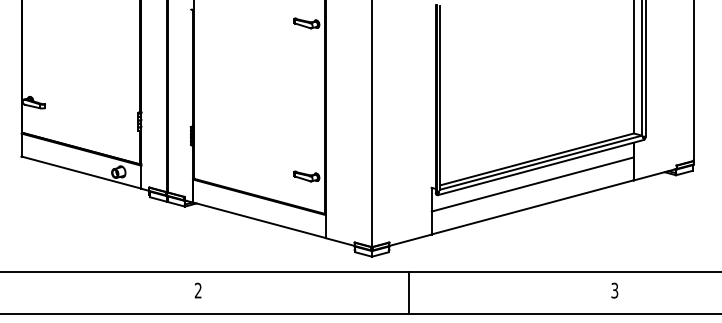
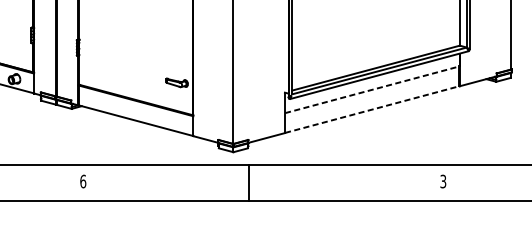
line: (533, 184) -> (373, 89), solid -> dashed
line: (533, 207) -> (373, 109), solid -> dashed
text: (197, 290) -> (82, 181), 2 -> 6
line: (409, 292) -> (249, 183), moved

